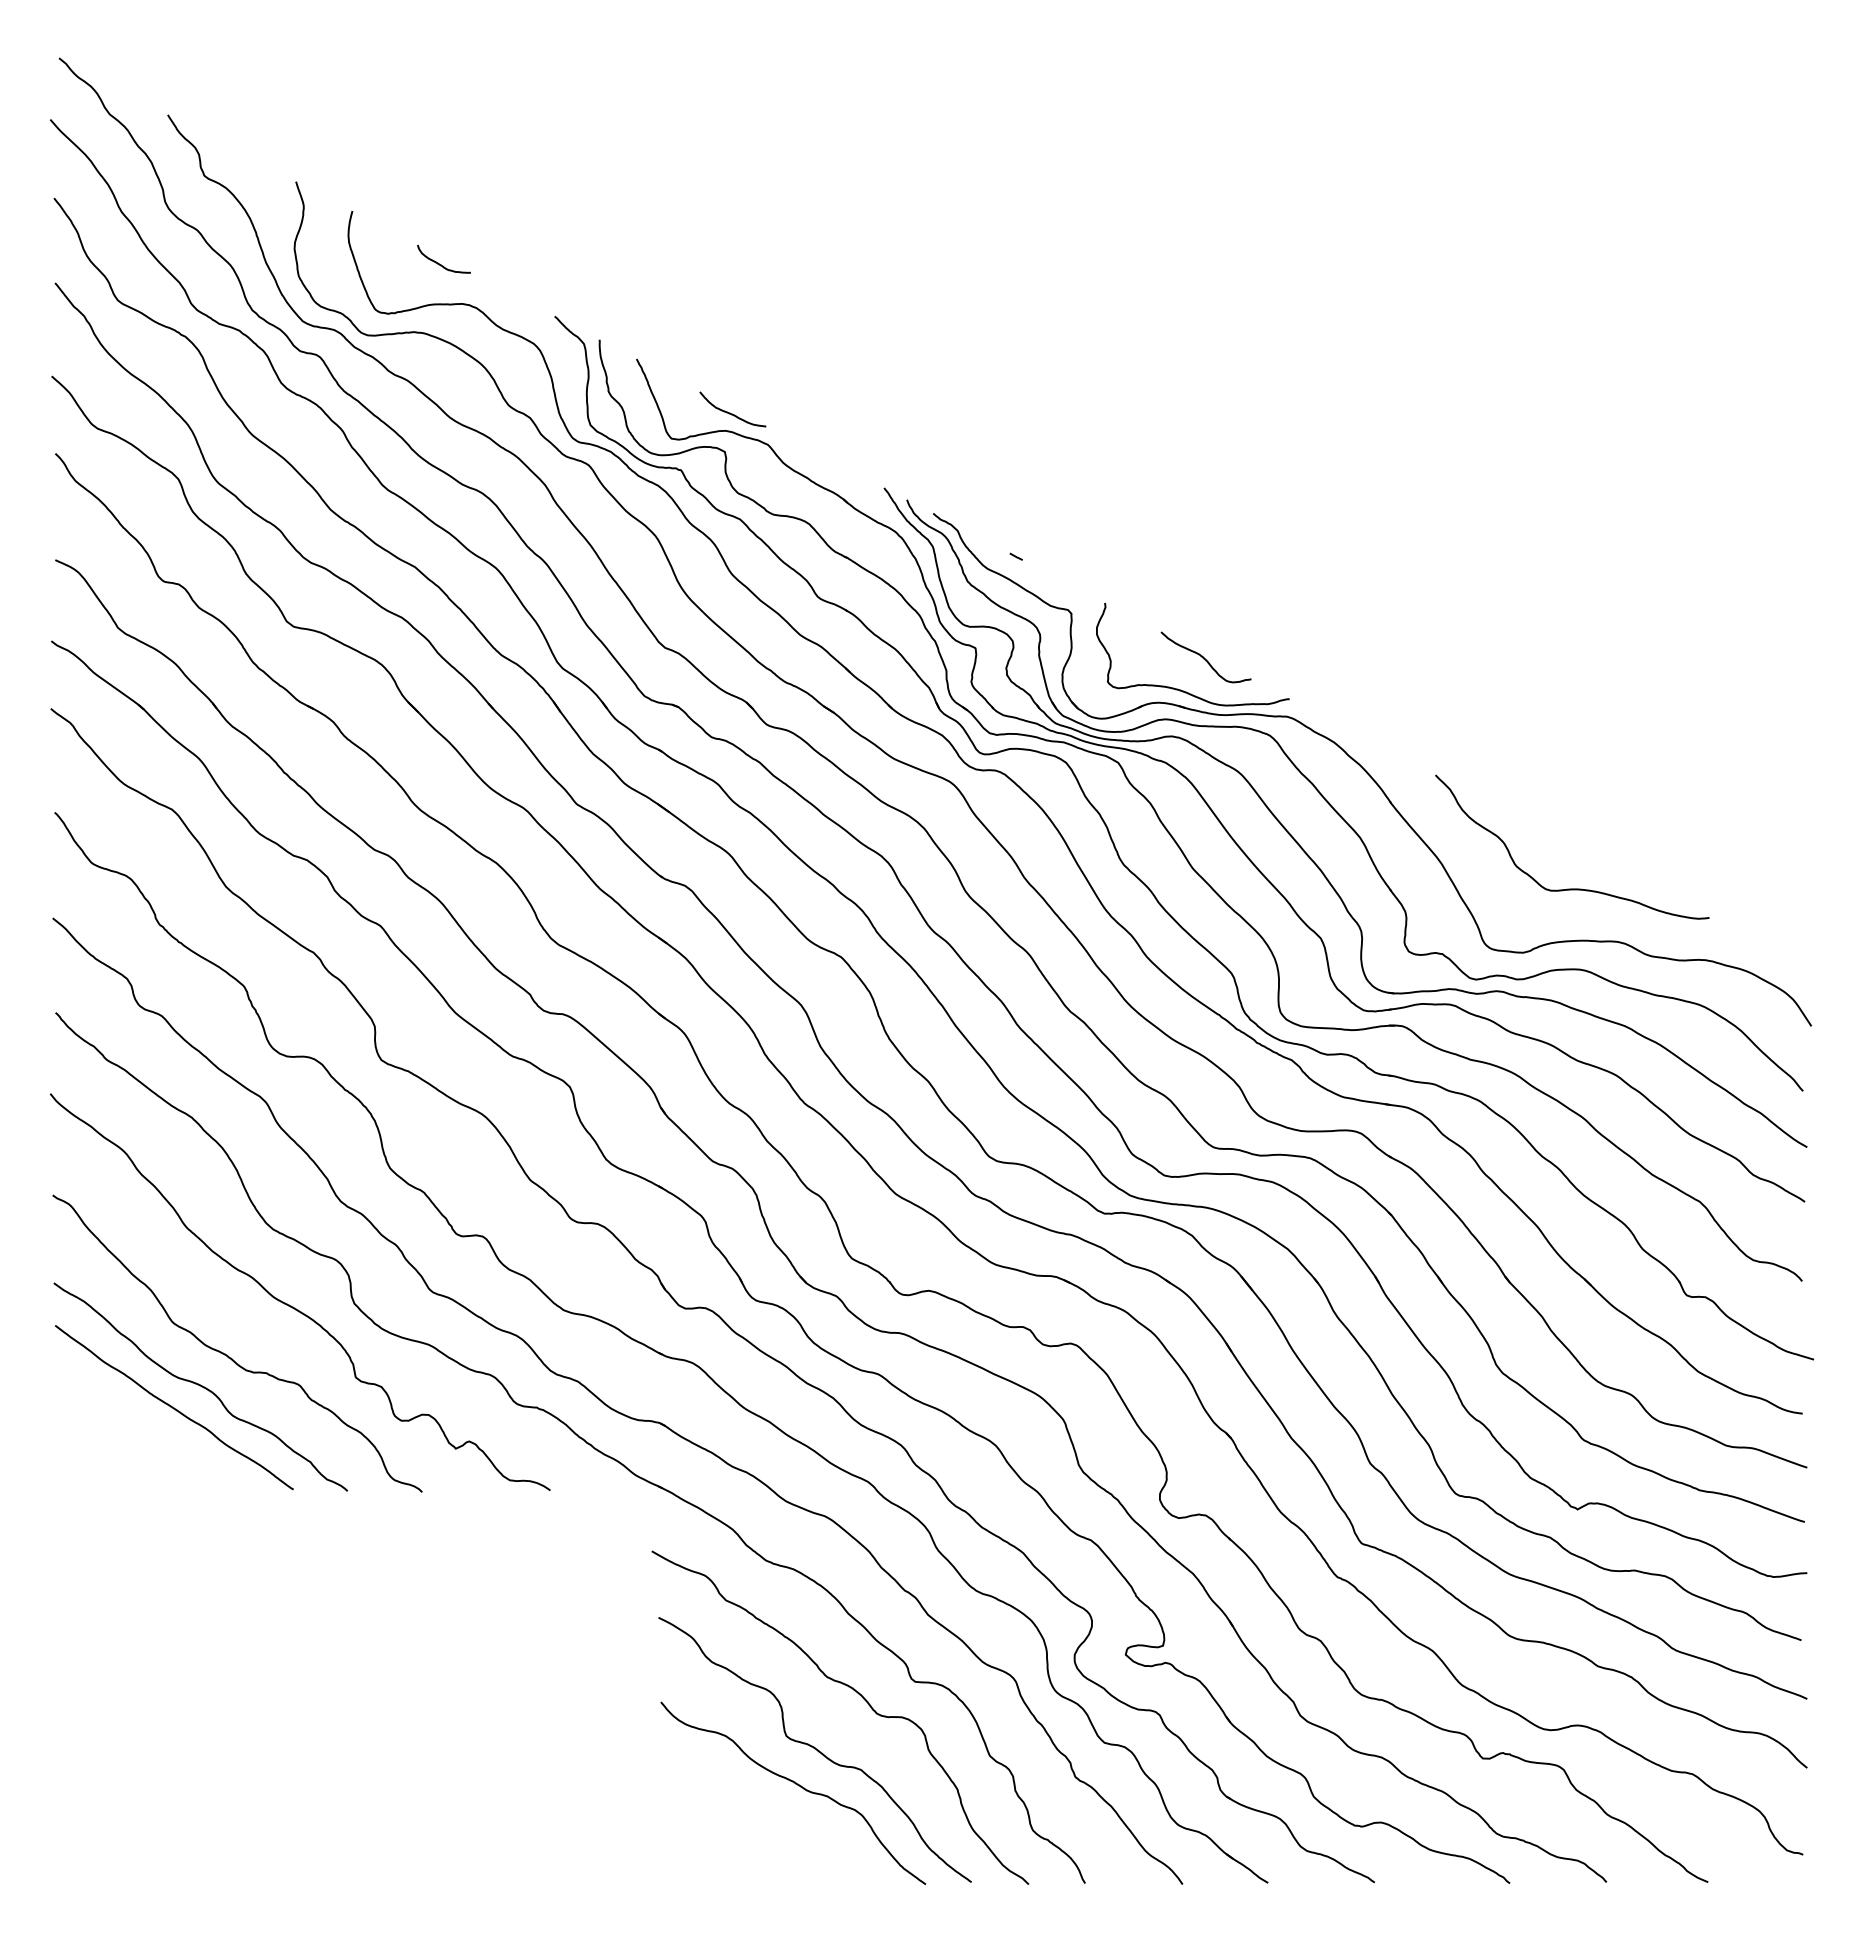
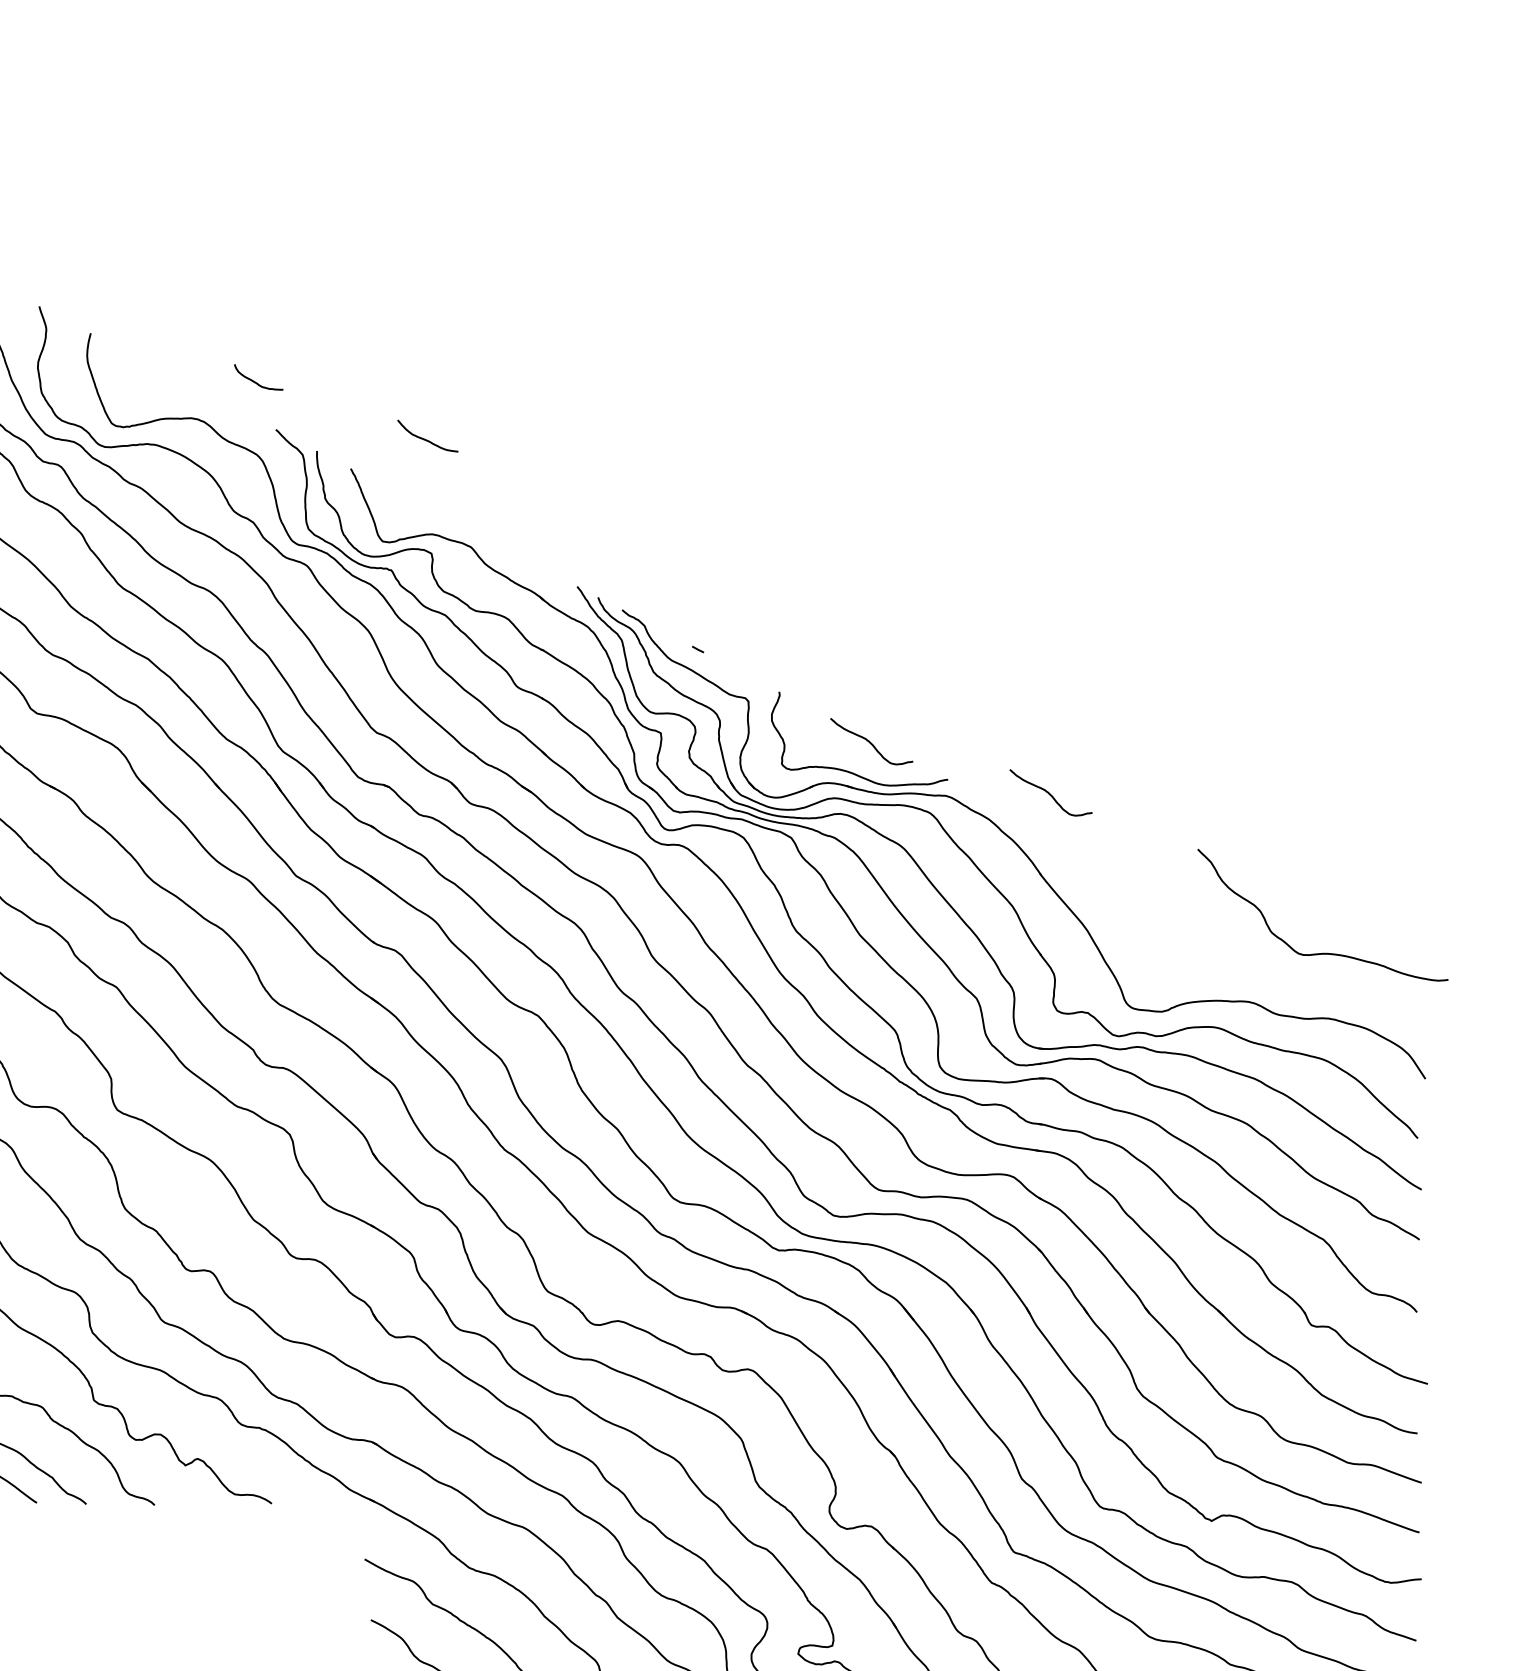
curve: (441, 264) -> (256, 382), moved
curve: (730, 412) -> (425, 438), moved
curve: (1400, 713) -> (1049, 792), added
curve: (1572, 888) -> (1323, 952), moved

